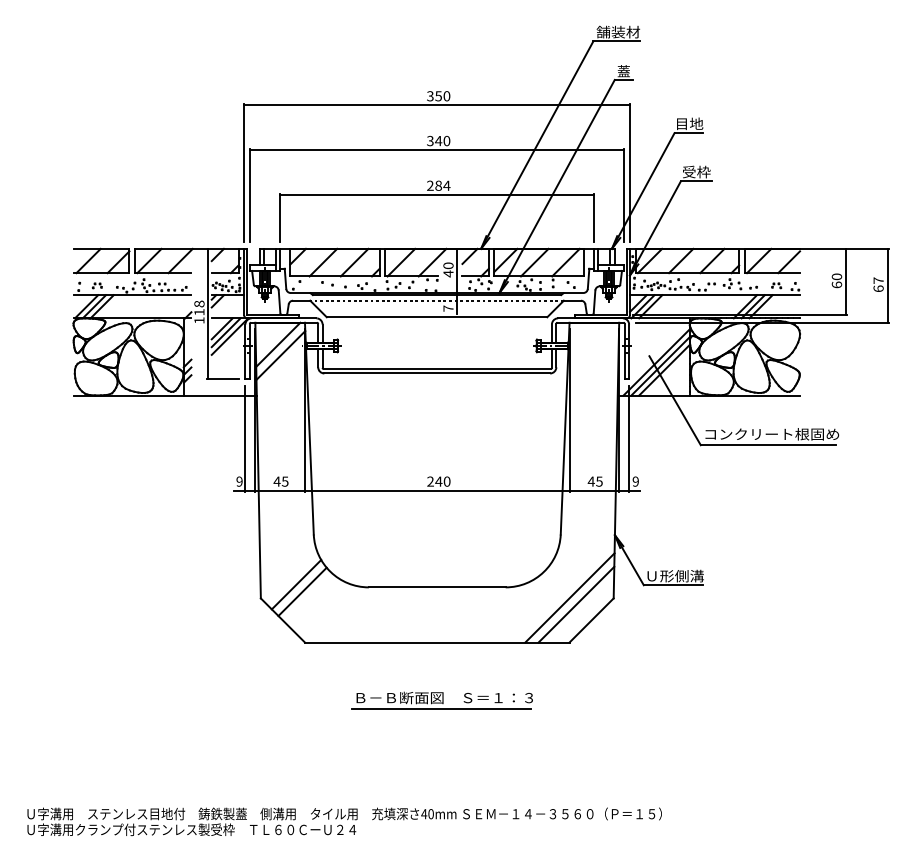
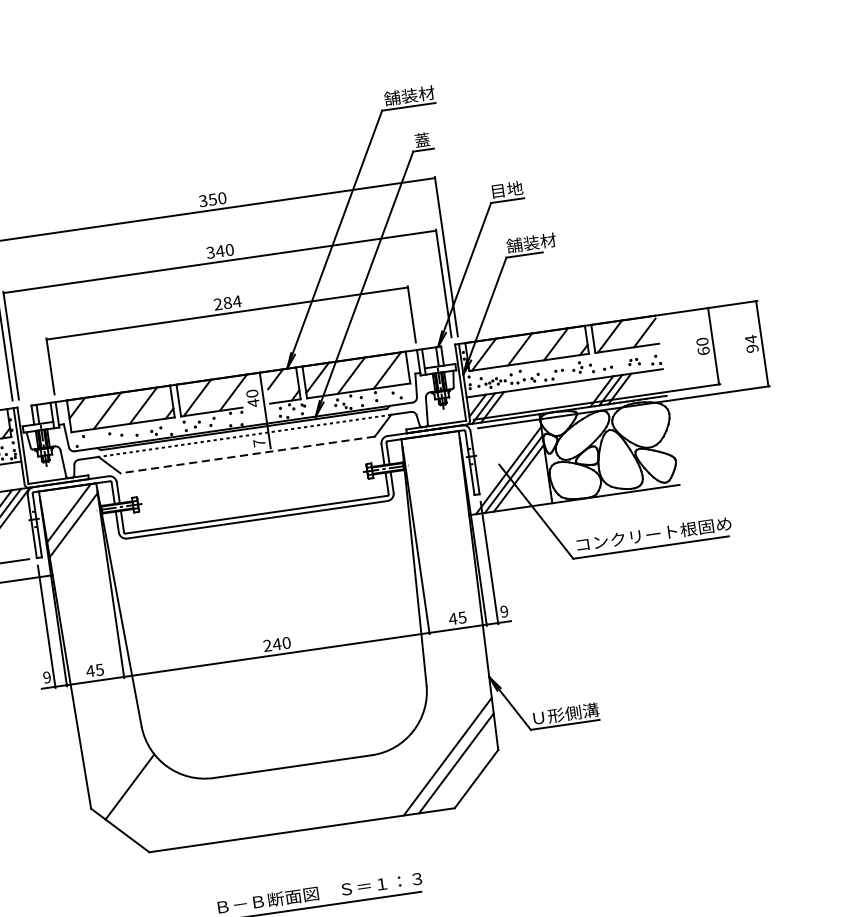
text: (703, 171) -> (530, 242), 受枠 -> 舗装材
text: (878, 284) -> (751, 343), 67 -> 94
line: (436, 317) -> (247, 455), solid -> dashed
line: (302, 591) -> (138, 793), removed

